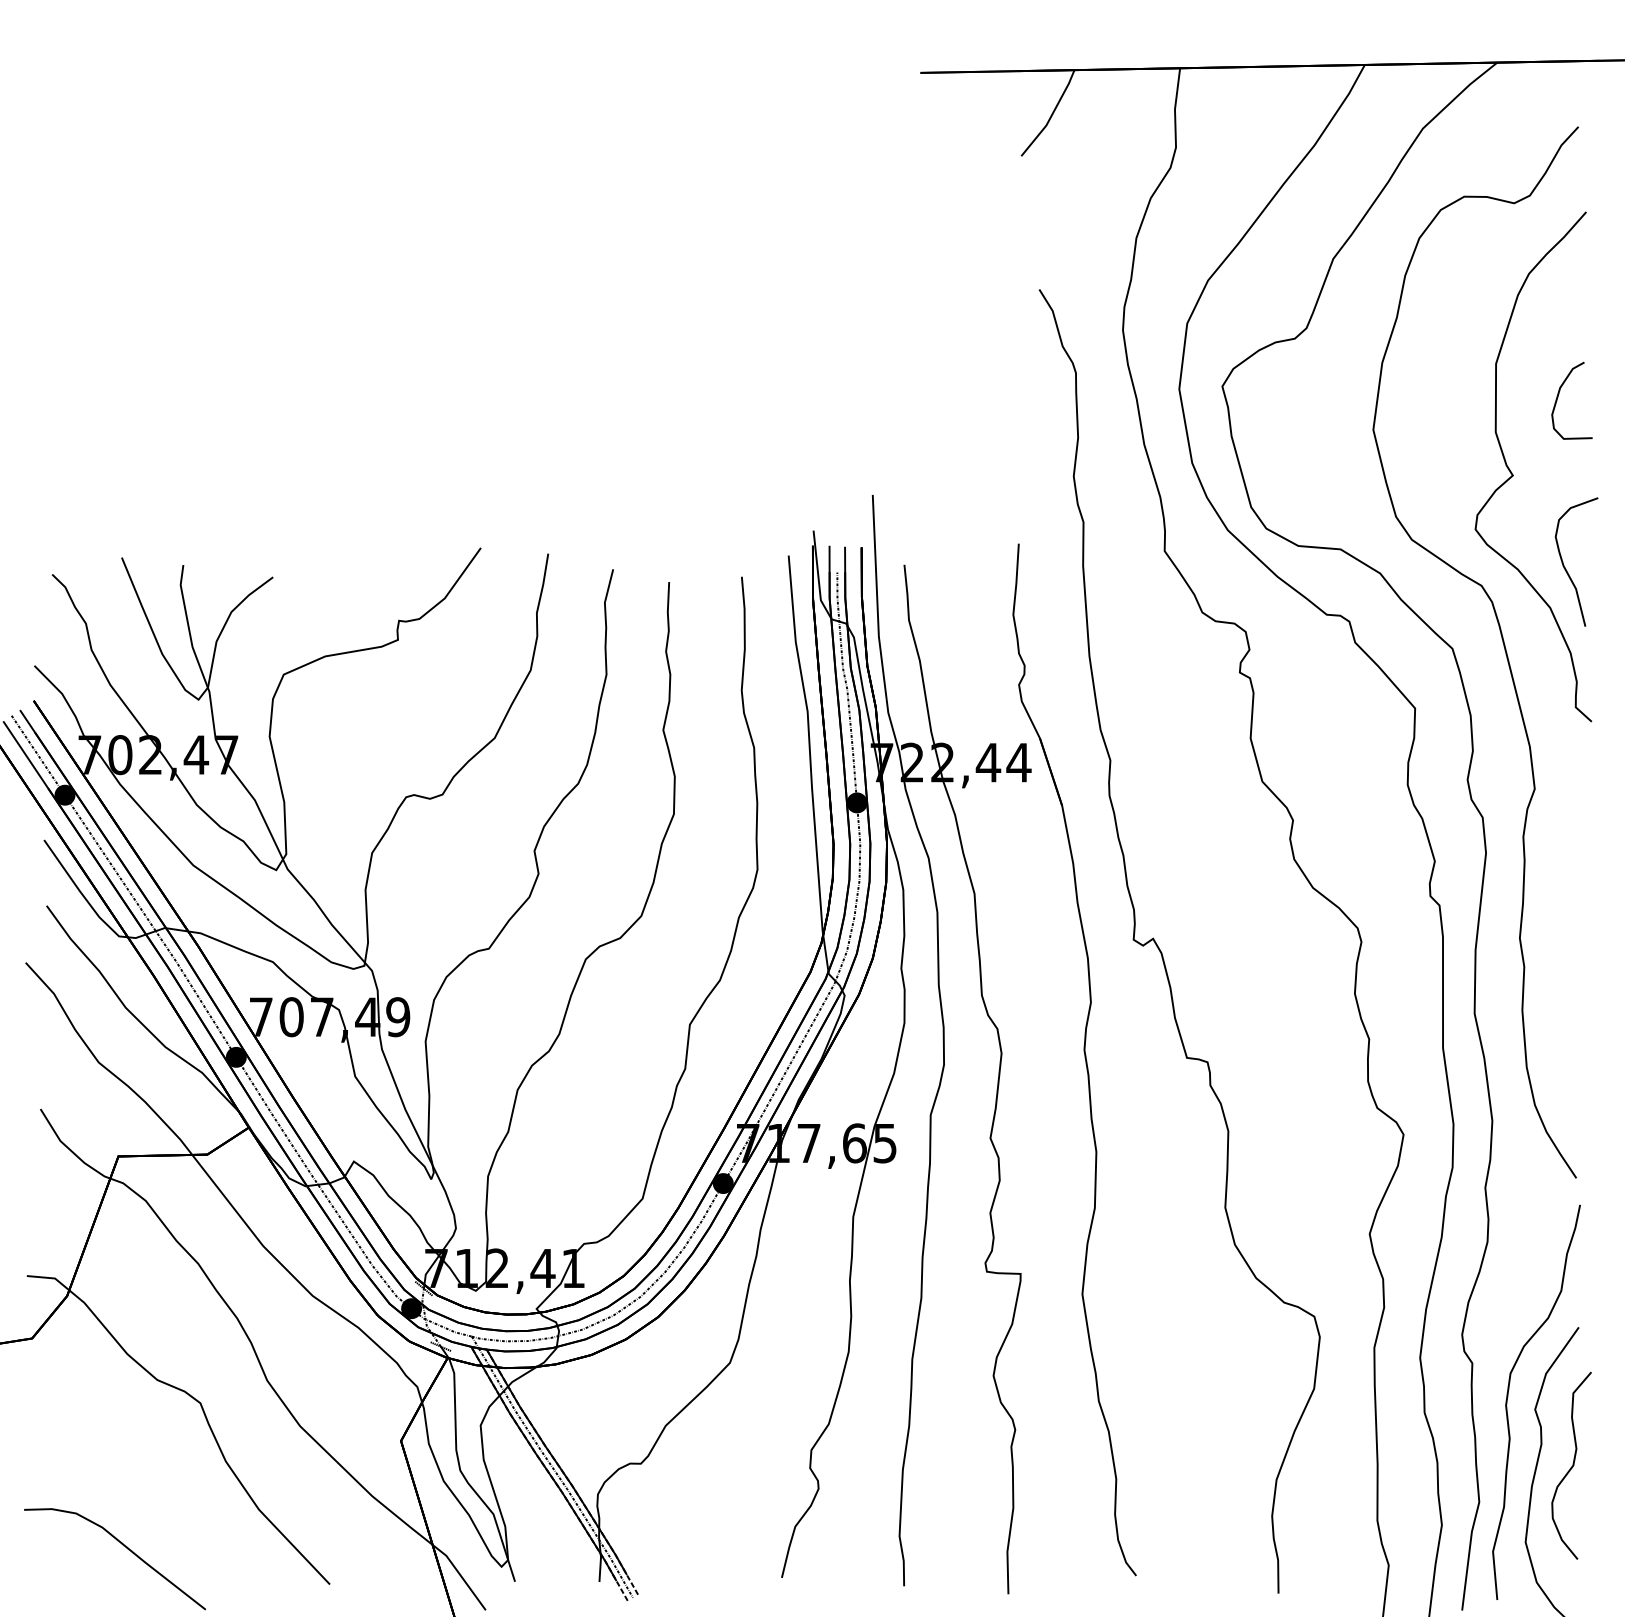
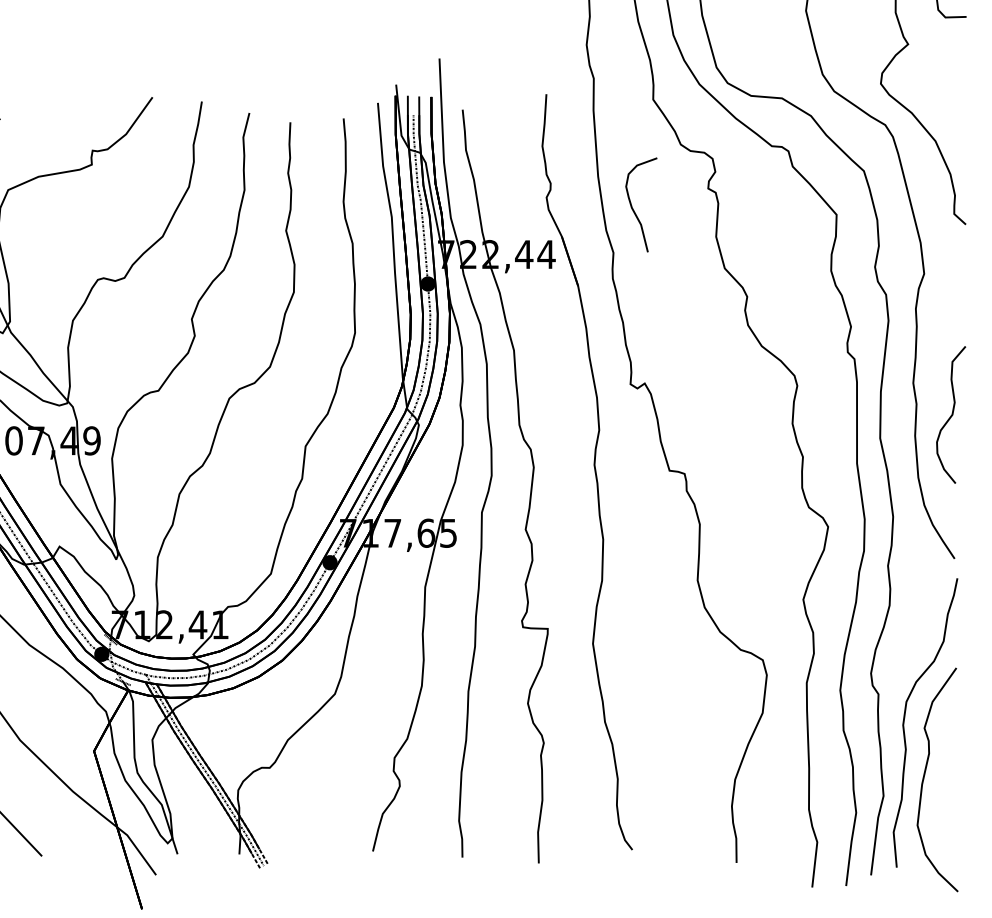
curve: (1565, 567) -> (633, 209), moved
curve: (1572, 1465) -> (951, 414), moved

